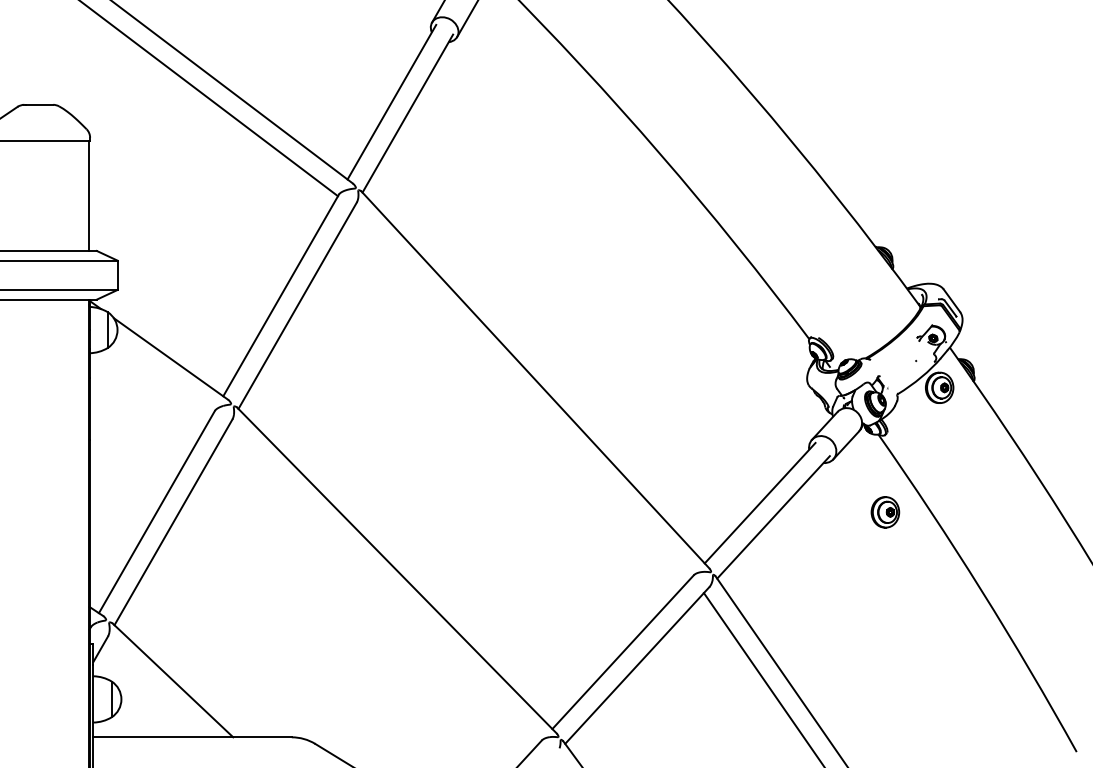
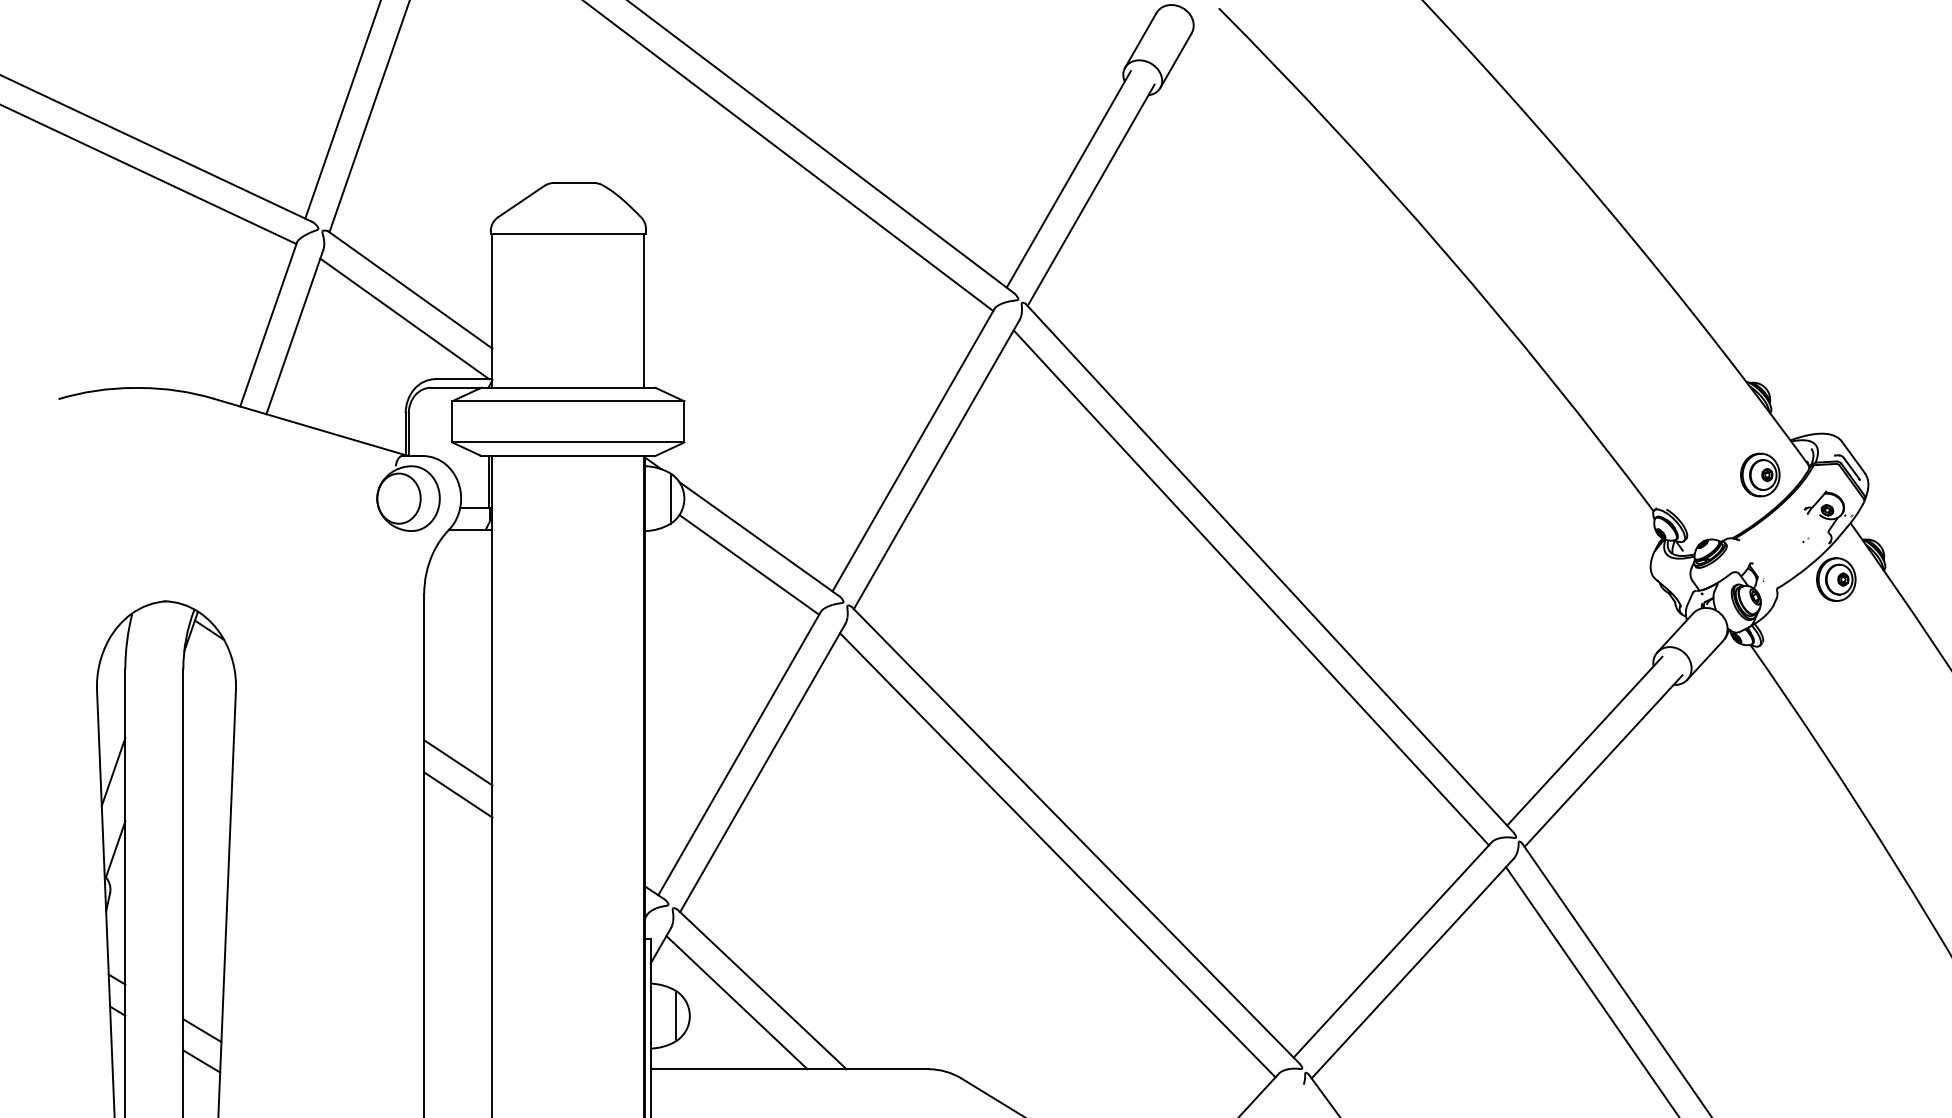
line: (164, 377) -> (749, 564), added
line: (521, 393) -> (1250, 587), added
part: (885, 511) -> (1760, 474), moved
line: (383, 584) -> (1057, 855), added
line: (154, 689) -> (736, 1002), added

